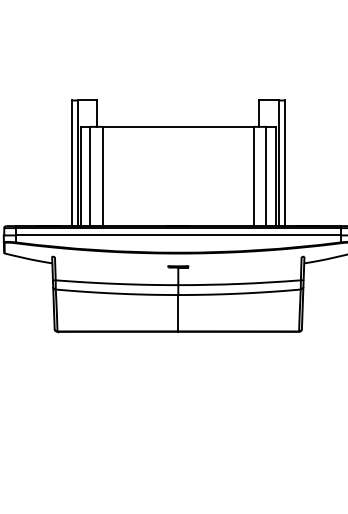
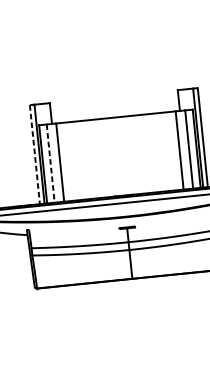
line: (71, 163) -> (34, 154), solid -> dashed
line: (90, 176) -> (50, 163), solid -> dashed

